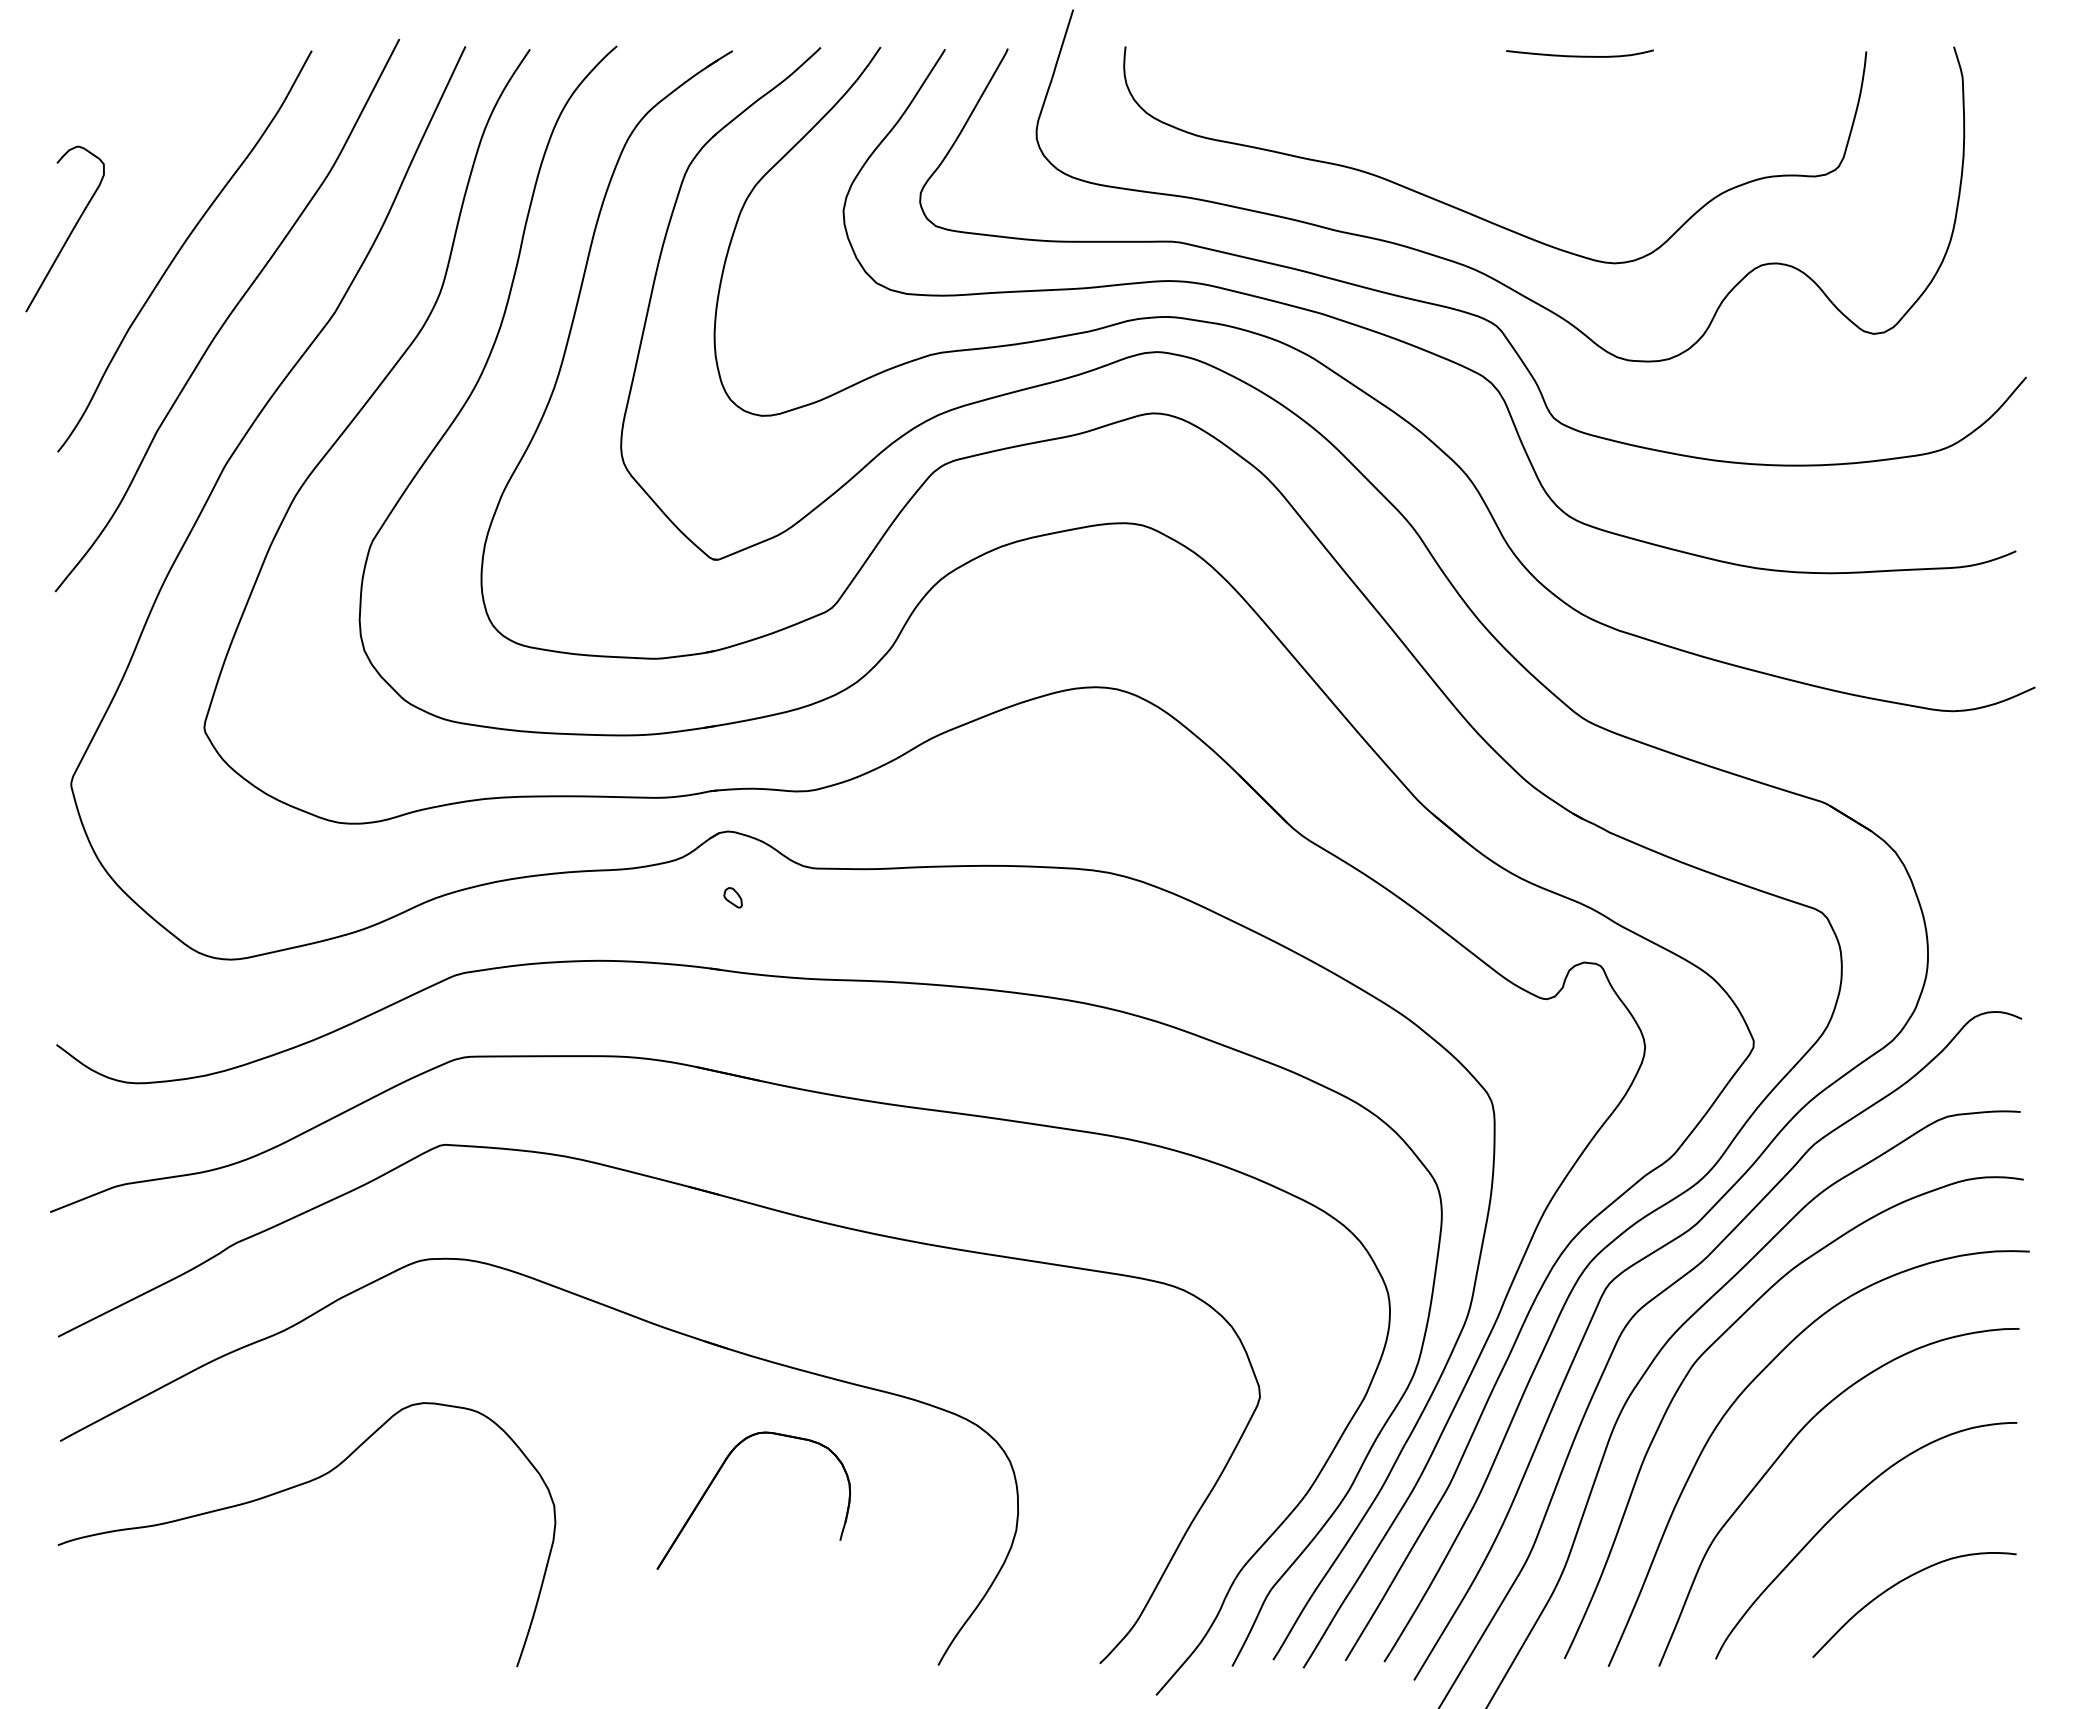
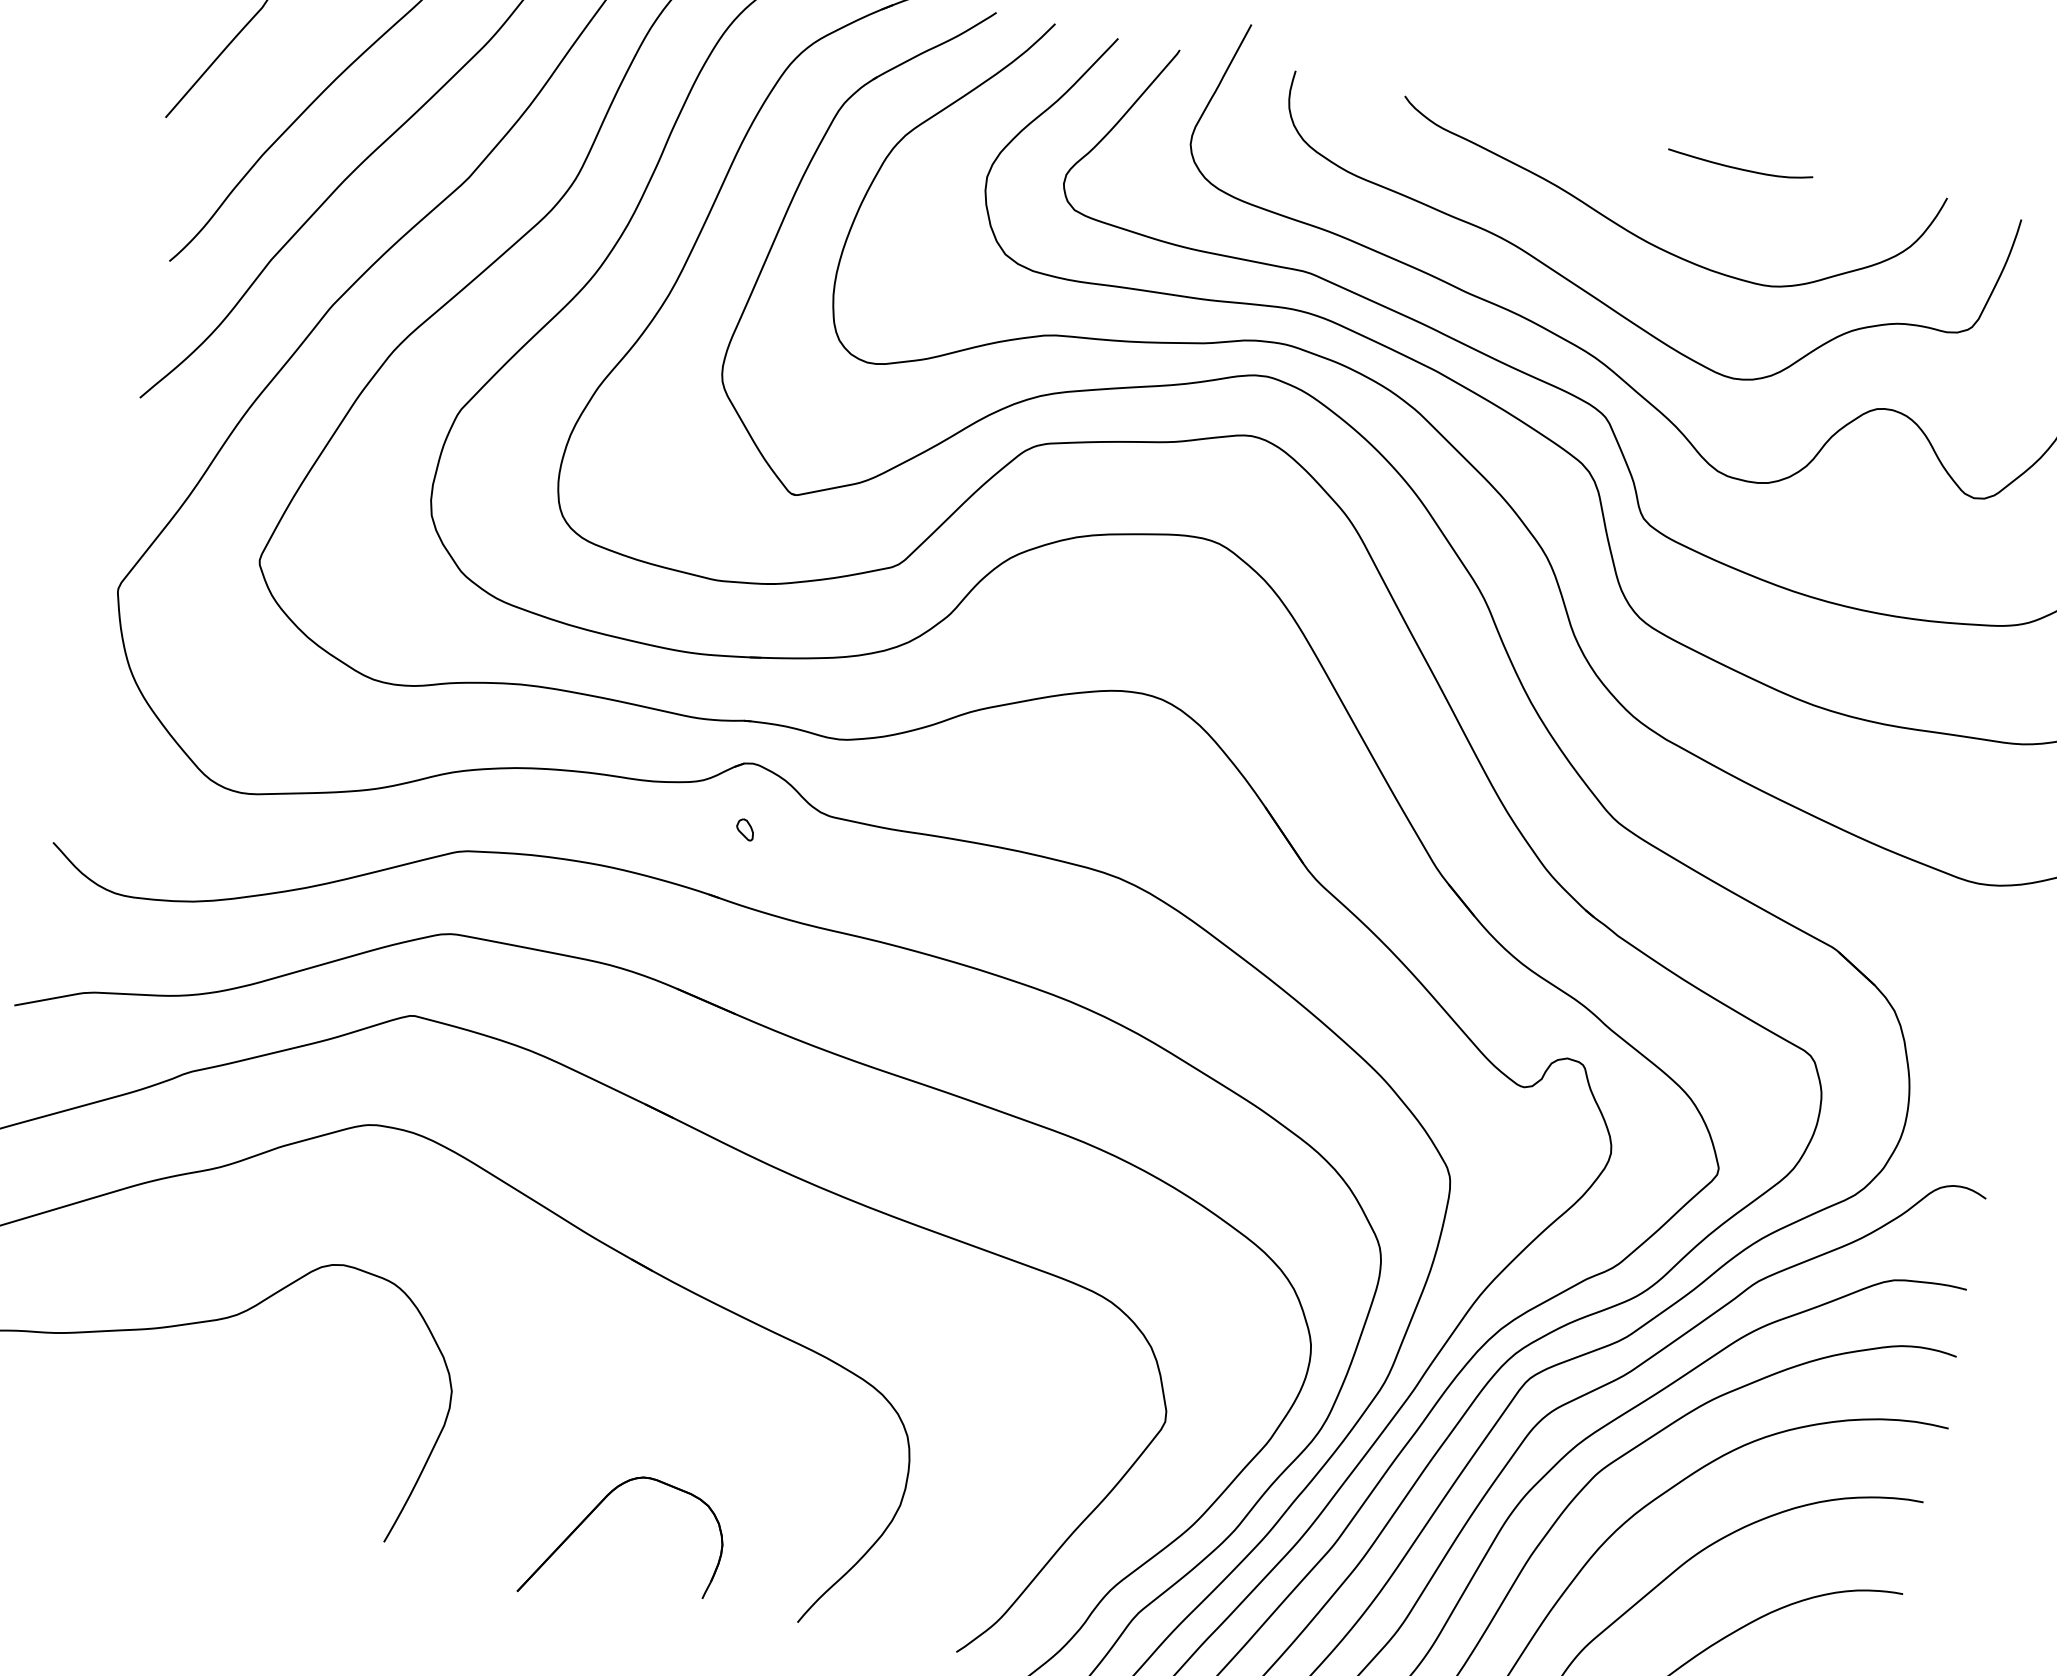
curve: (1499, 143) -> (1643, 238), added
part: (717, 1475) -> (594, 1511), moved

